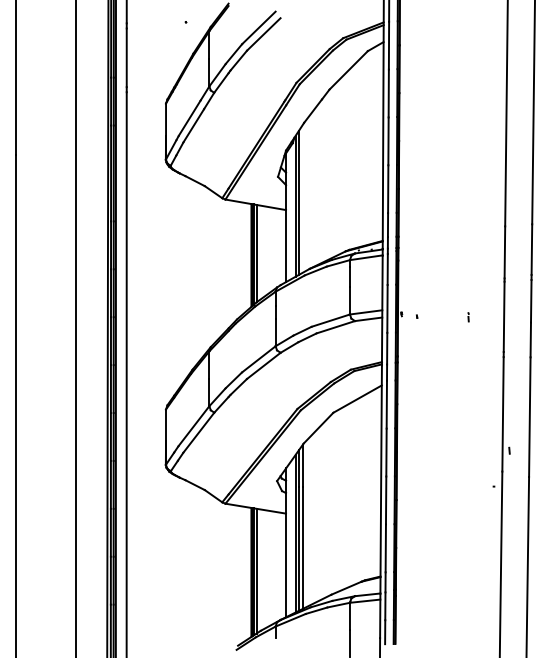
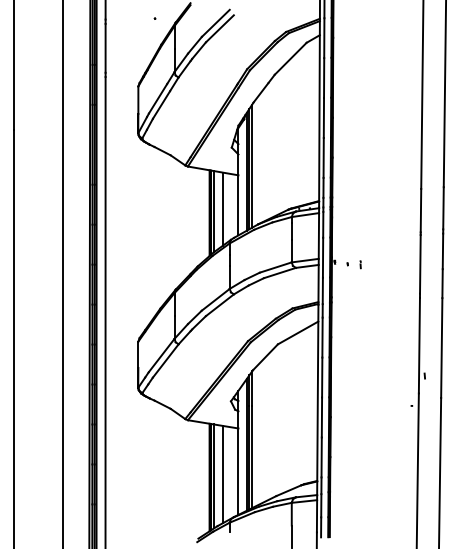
line: (302, 198) -> (252, 165), added
line: (267, 250) -> (222, 209), added
part: (468, 317) -> (360, 264), moved
line: (267, 568) -> (222, 474), added

